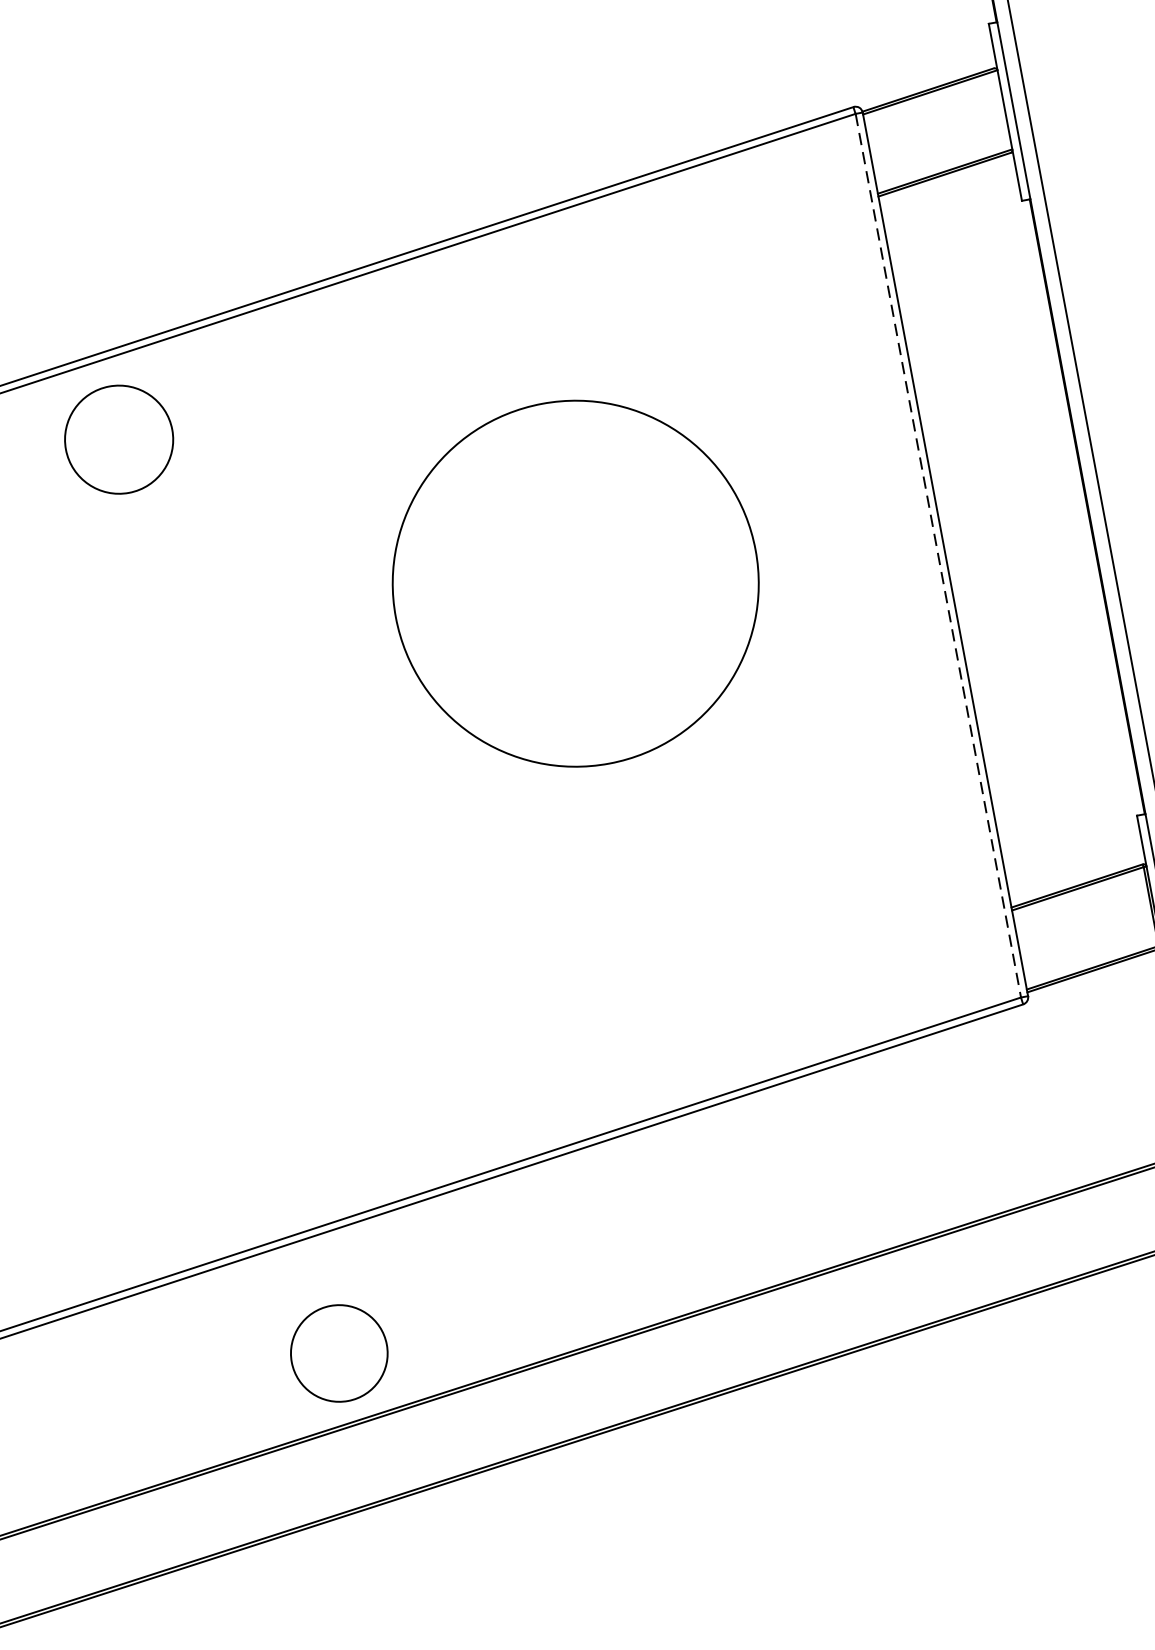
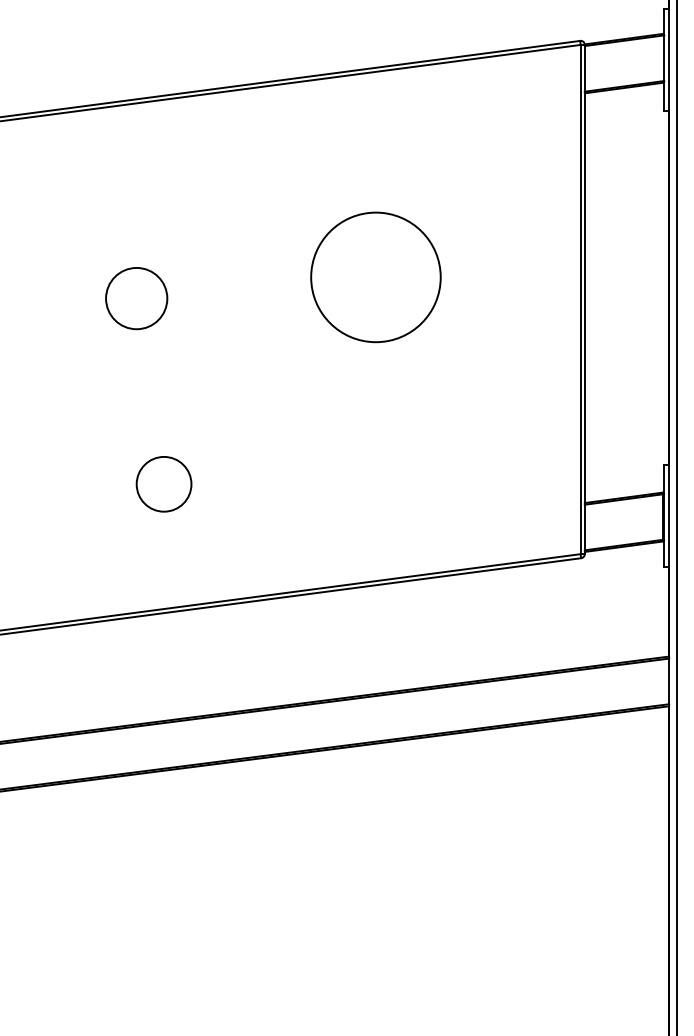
circle: (118, 439) -> (136, 298), moved
line: (937, 555) -> (580, 299), dashed -> solid
circle: (575, 584) -> (375, 277), size x0.62
circle: (338, 1354) -> (163, 484), moved

